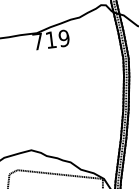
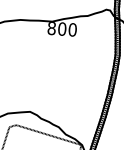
text: (50, 40) -> (61, 29), 719 -> 800

